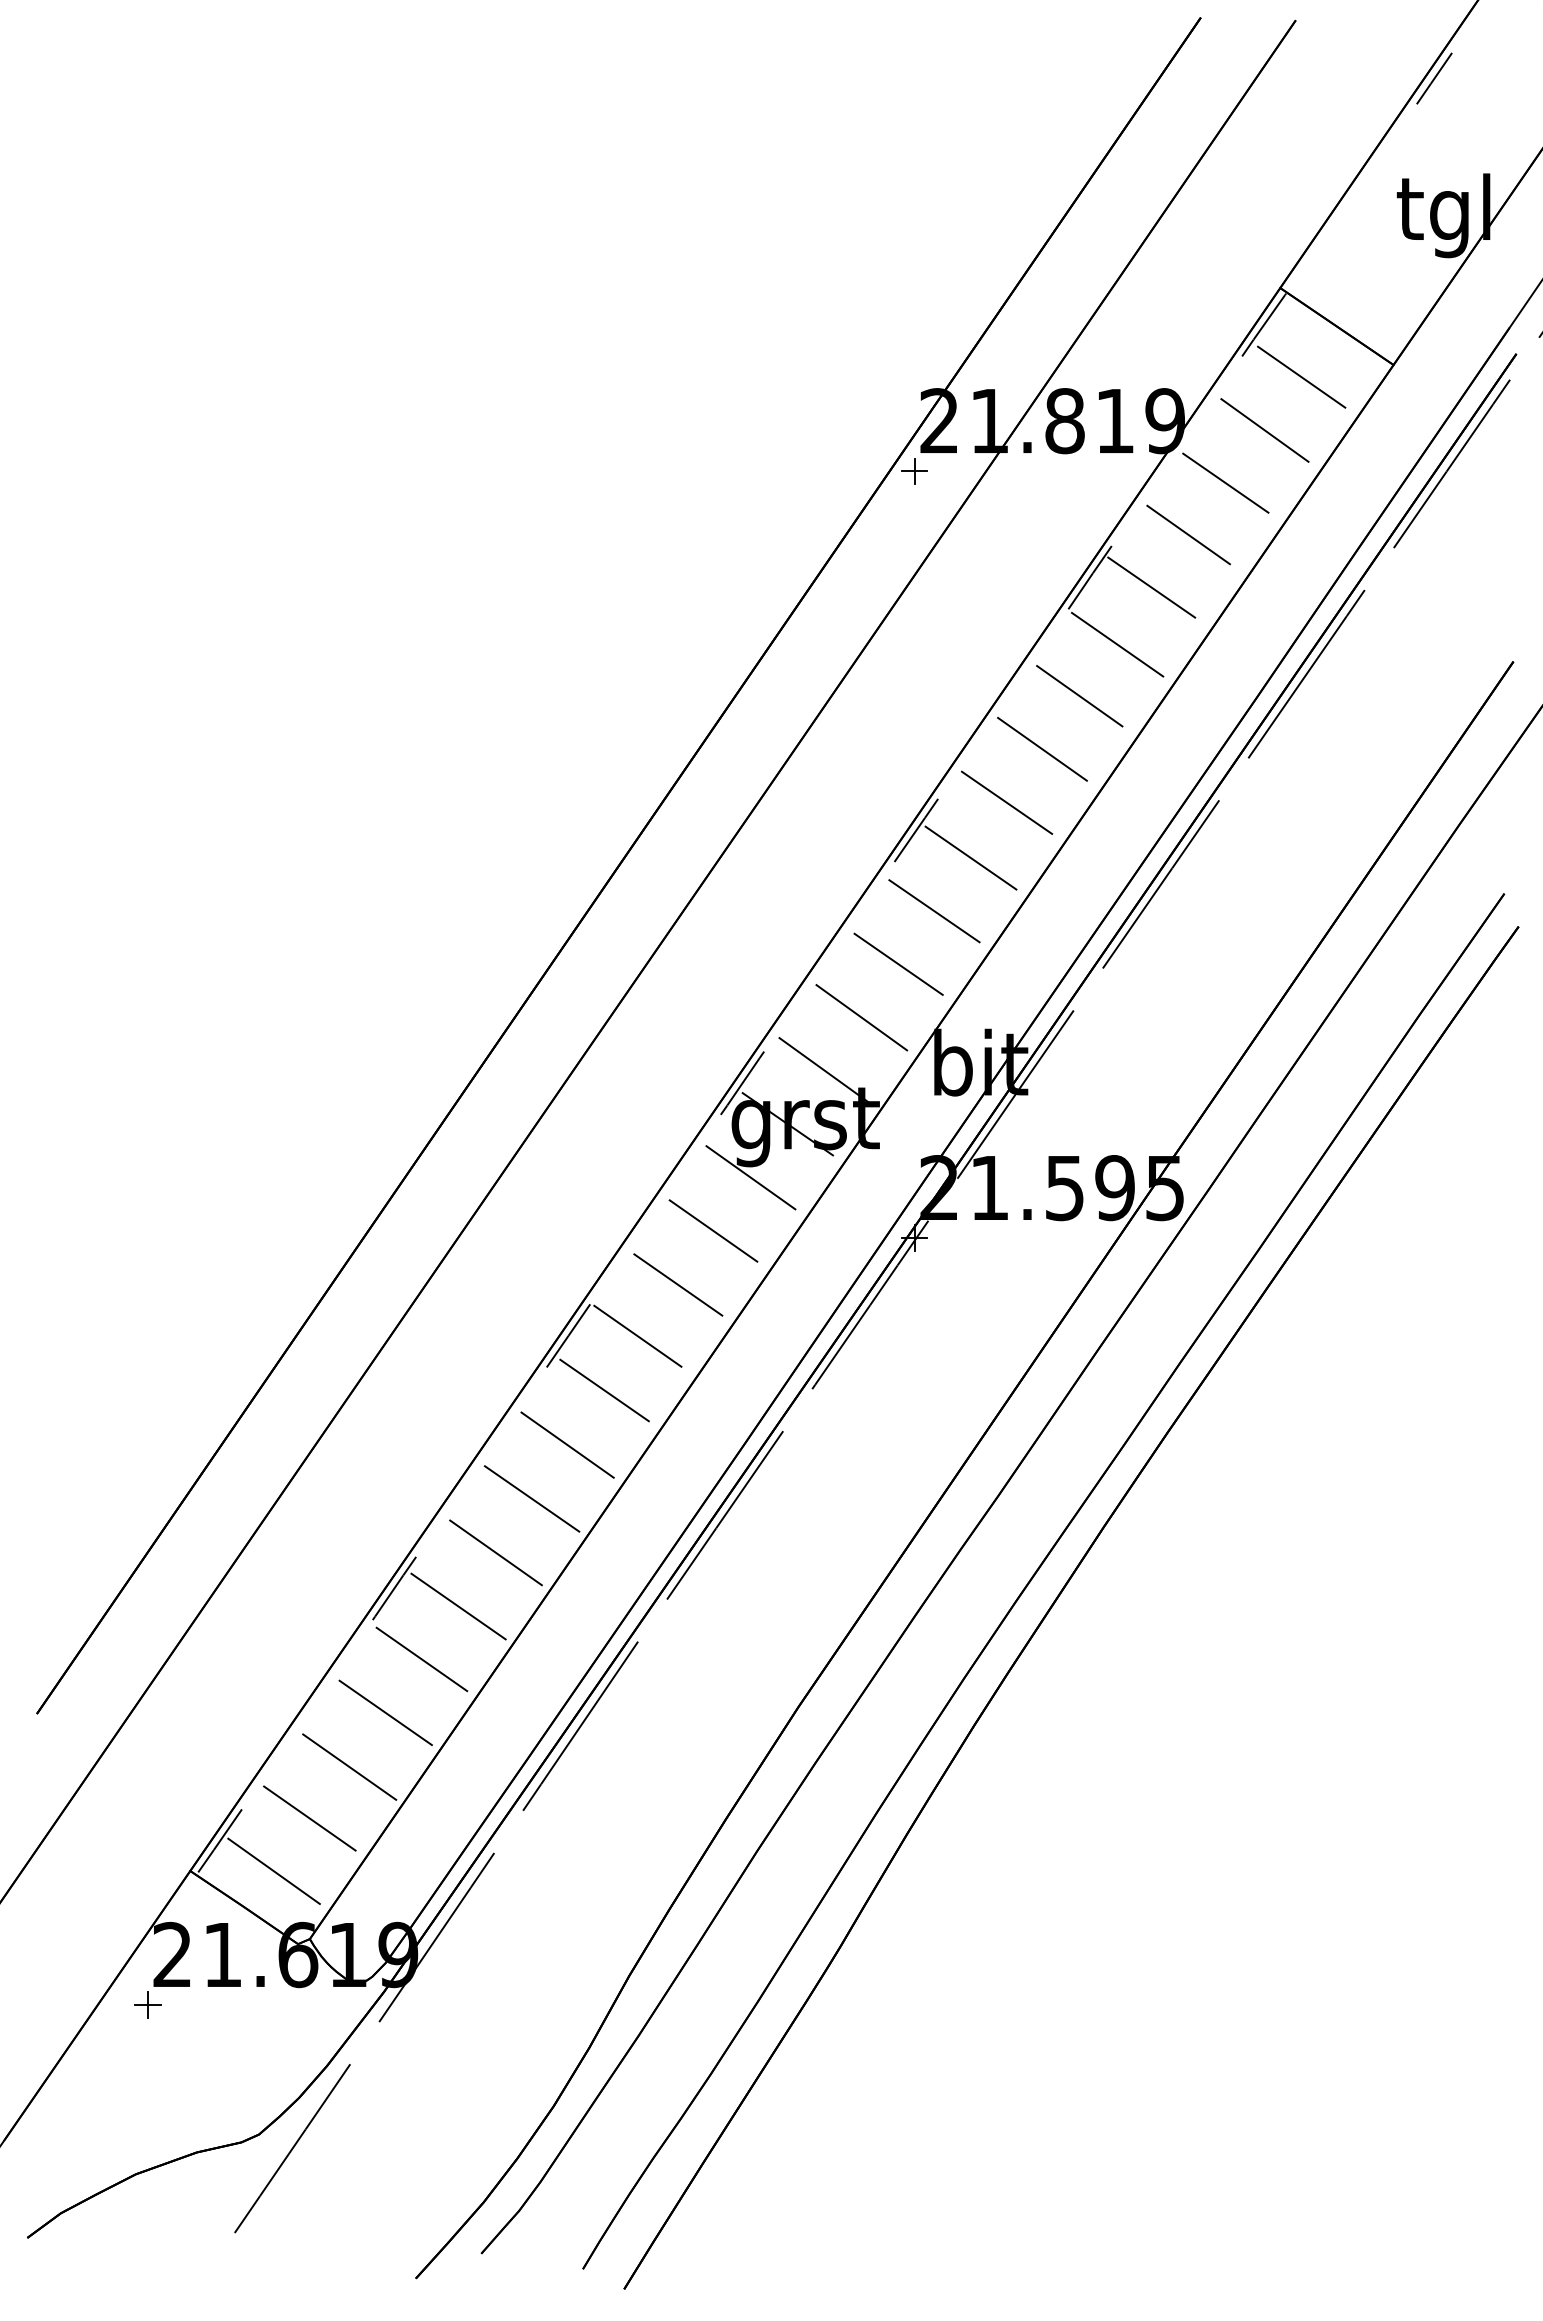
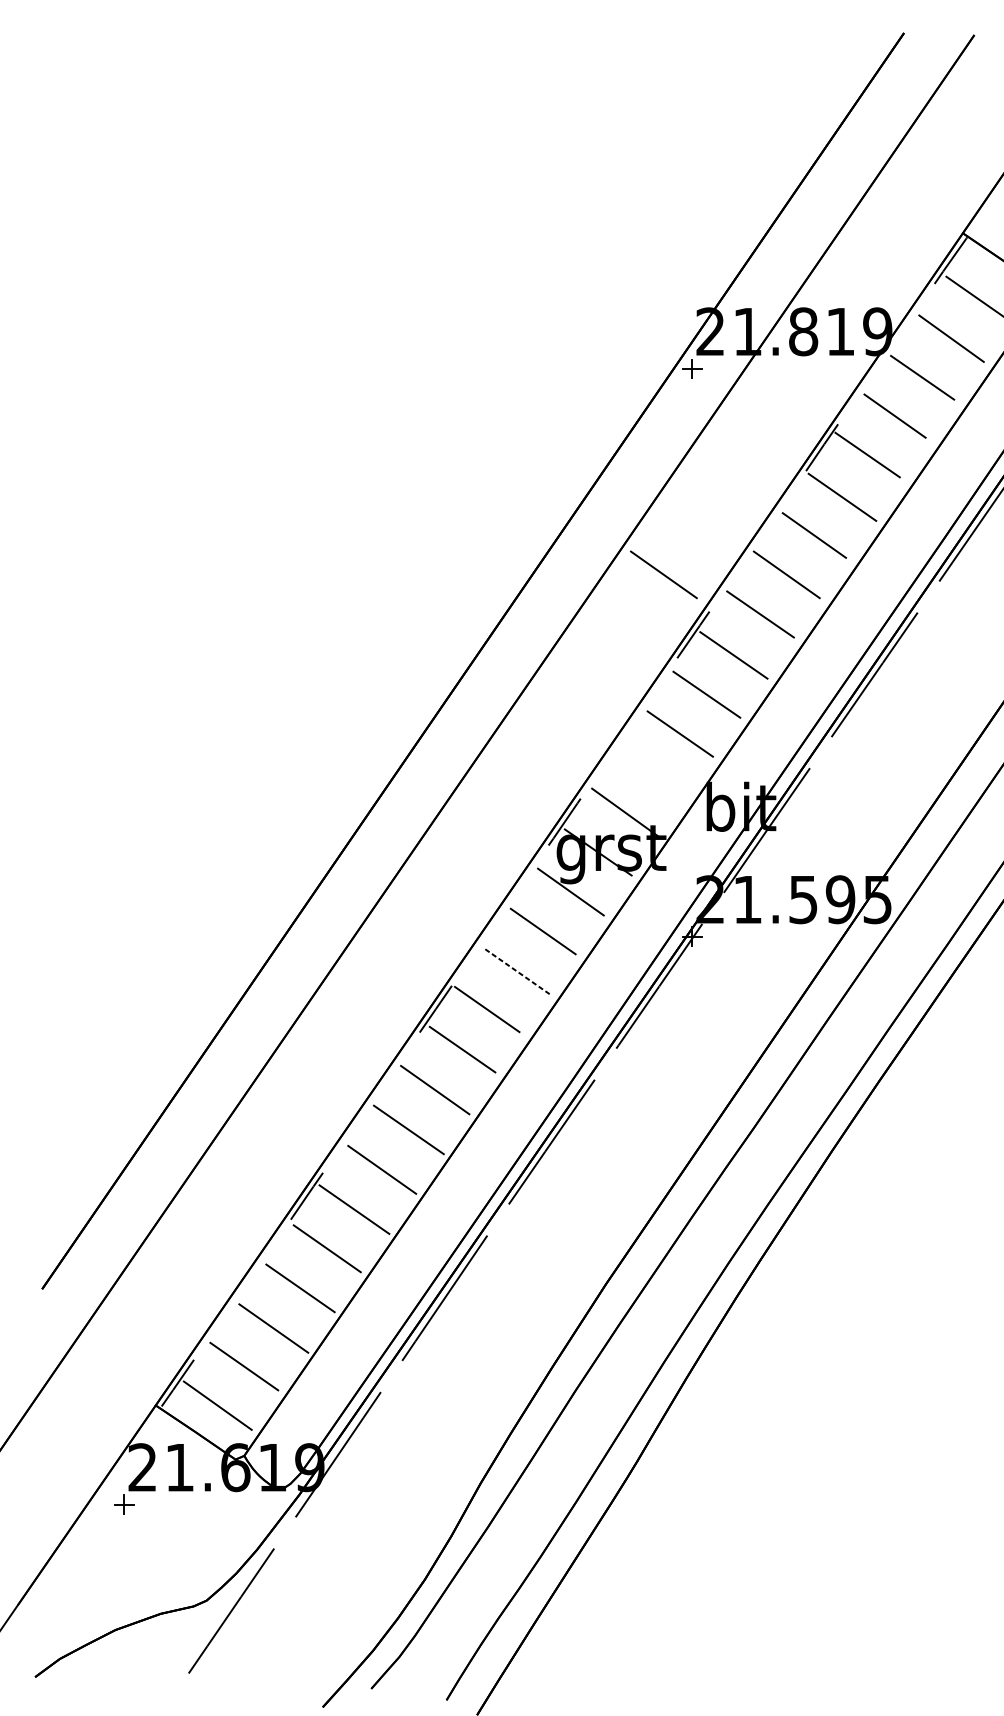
line: (876, 749) -> (663, 574), added
line: (861, 1017) -> (652, 773), removed
line: (678, 1284) -> (517, 971), solid -> dashed

